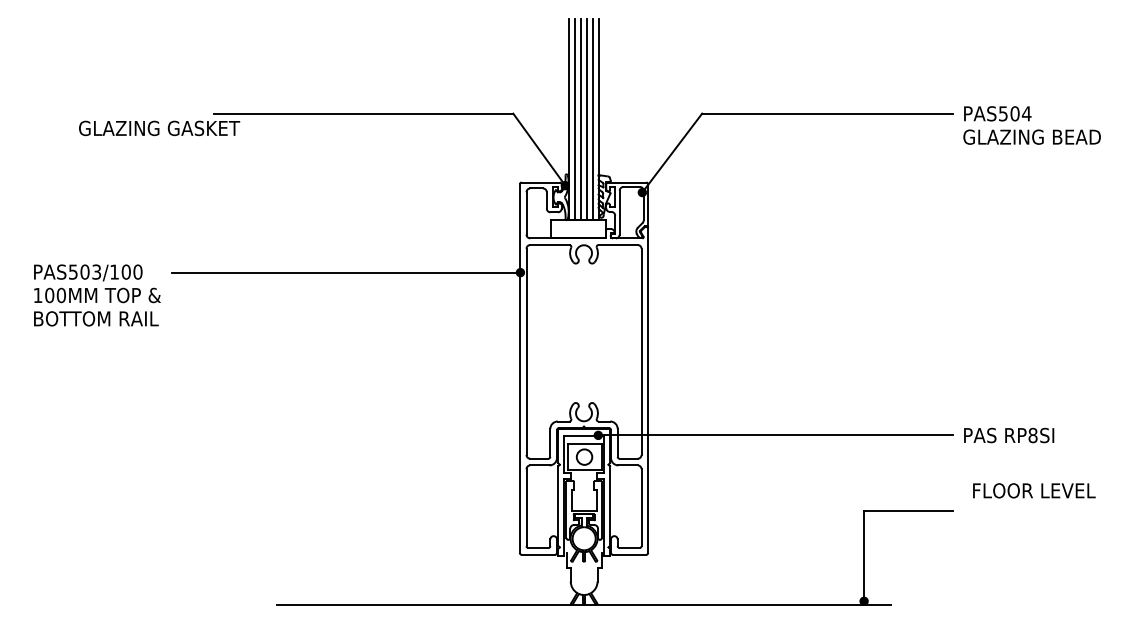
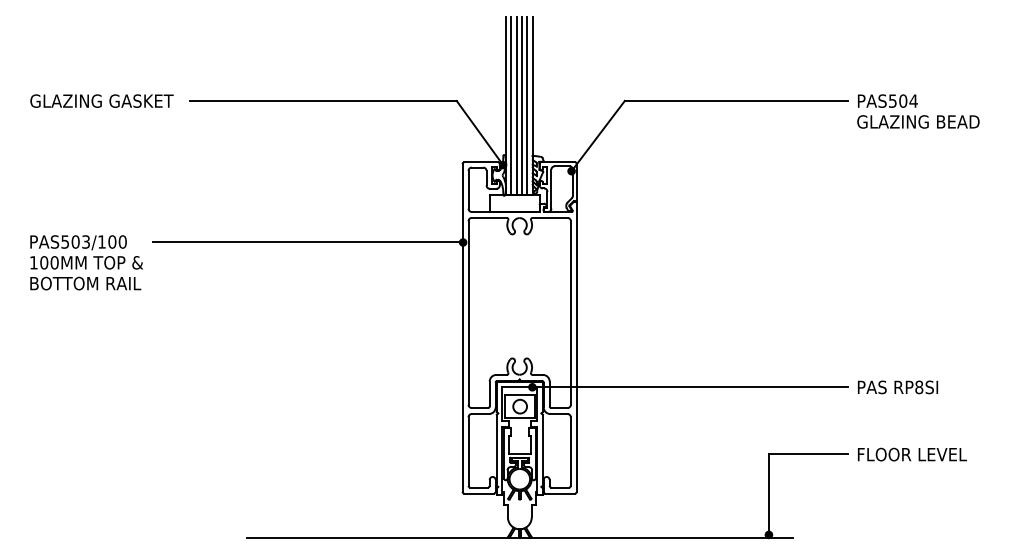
text: (158, 127) -> (101, 100), moved
text: (1034, 490) -> (912, 454), moved

